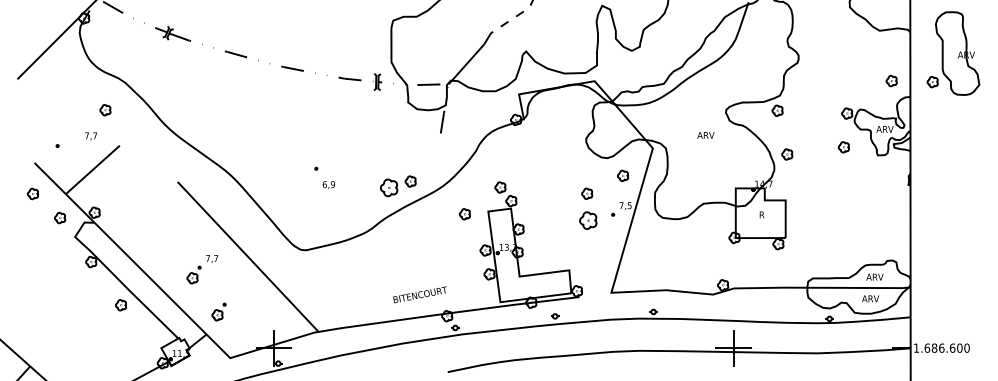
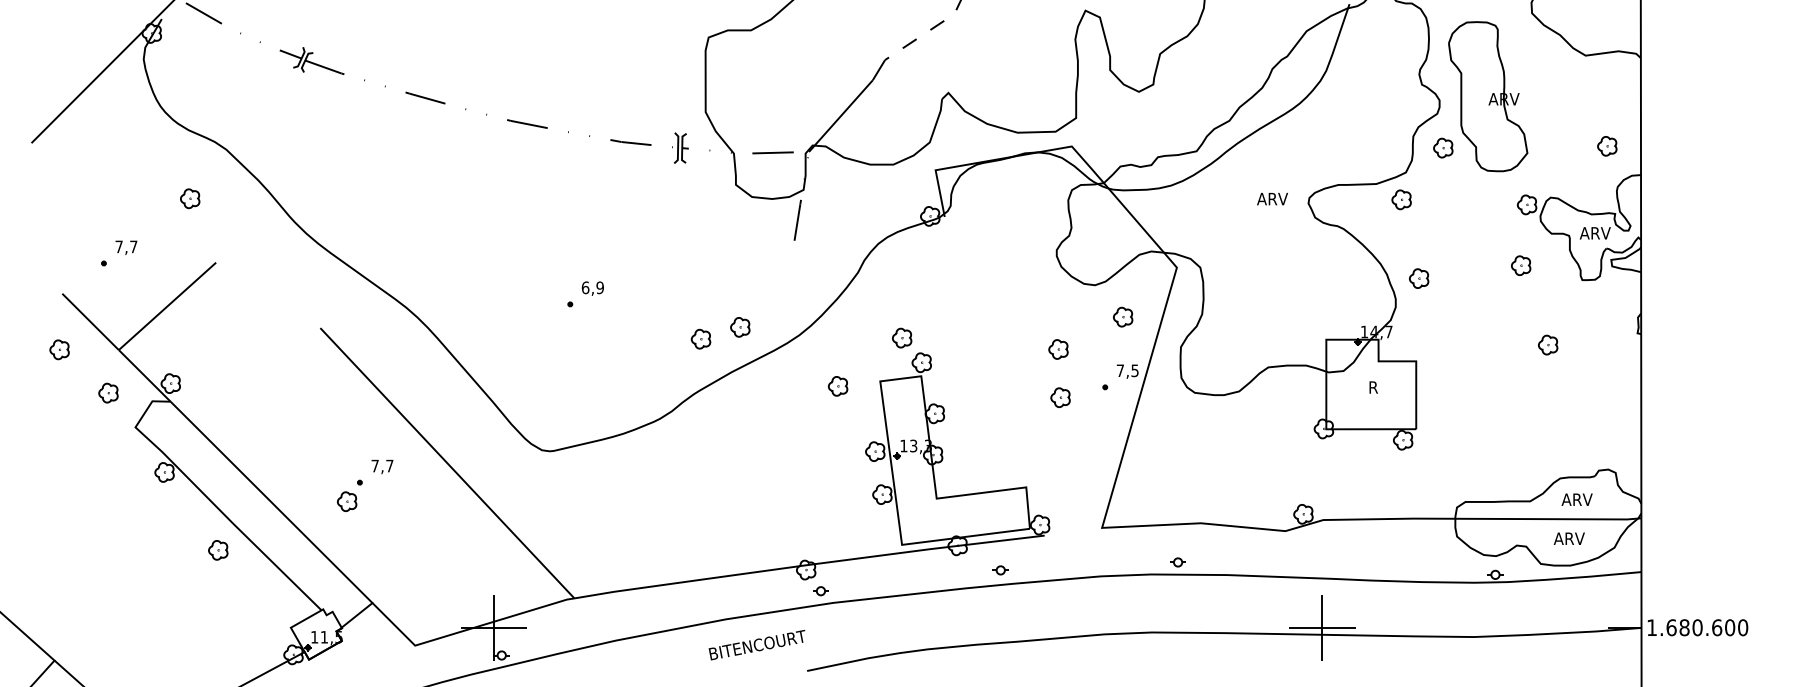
part: (953, 53) -> (1480, 96), moved
text: (705, 135) -> (1271, 199), moved
text: (90, 136) -> (125, 247), moved
text: (328, 184) -> (592, 287), moved
part: (388, 188) -> (700, 339), size x0.62
part: (858, 191) -> (1547, 345), added
part: (588, 220) -> (1060, 397), size x0.62
text: (419, 294) -> (756, 644), moved
part: (218, 311) -> (393, 561), removed
text: (941, 347) -> (1697, 626), 1.686.600 -> 1.680.600

